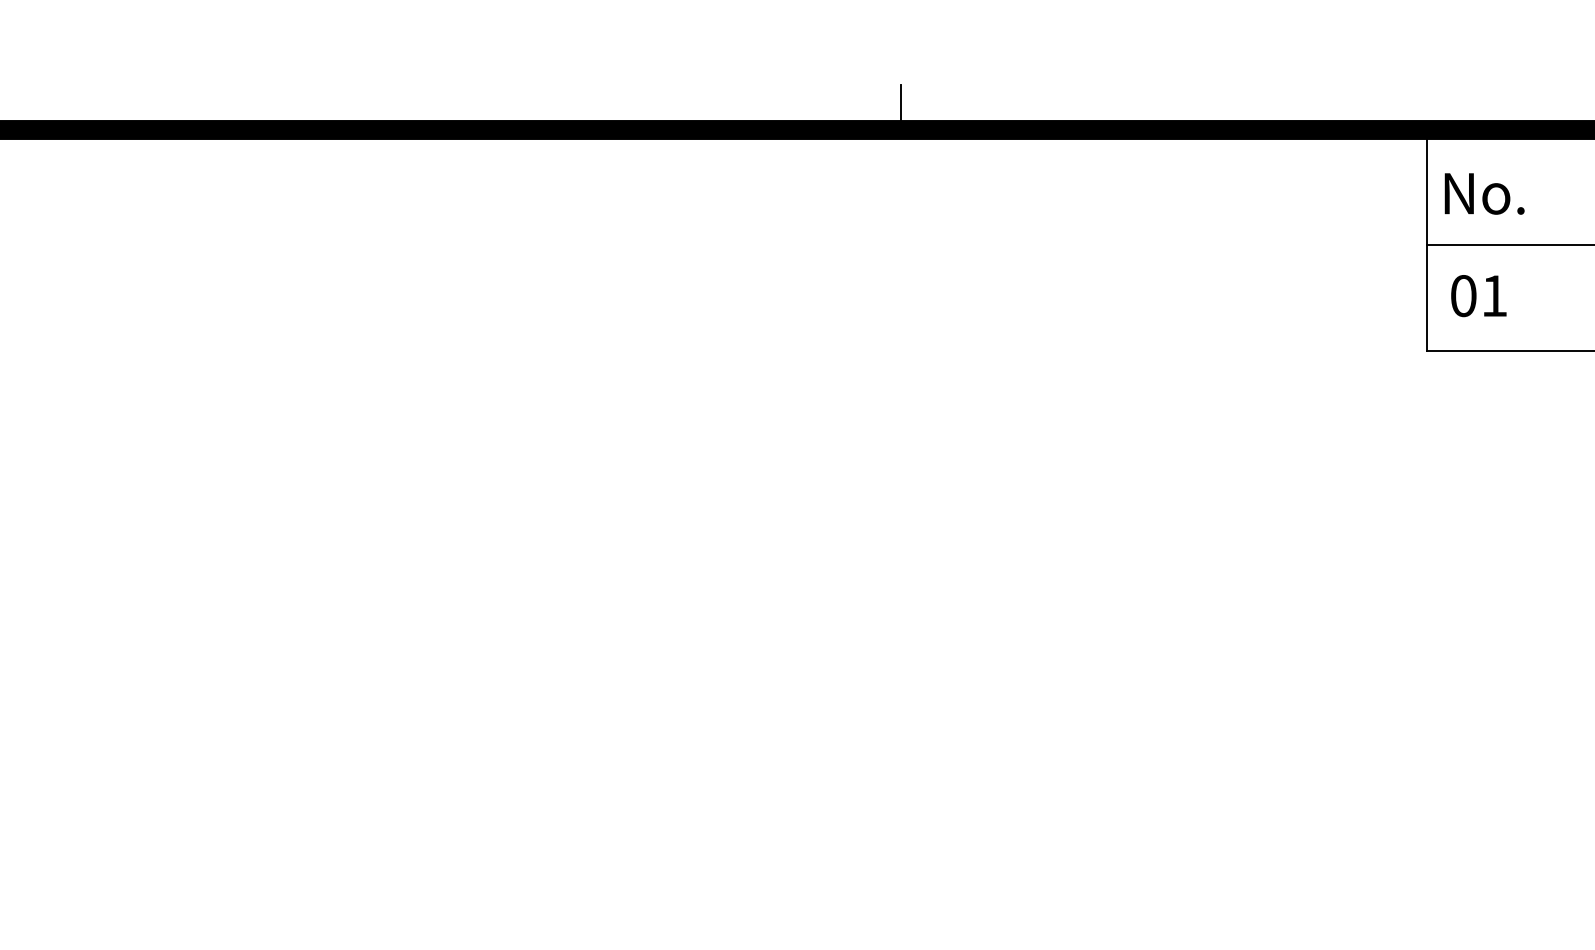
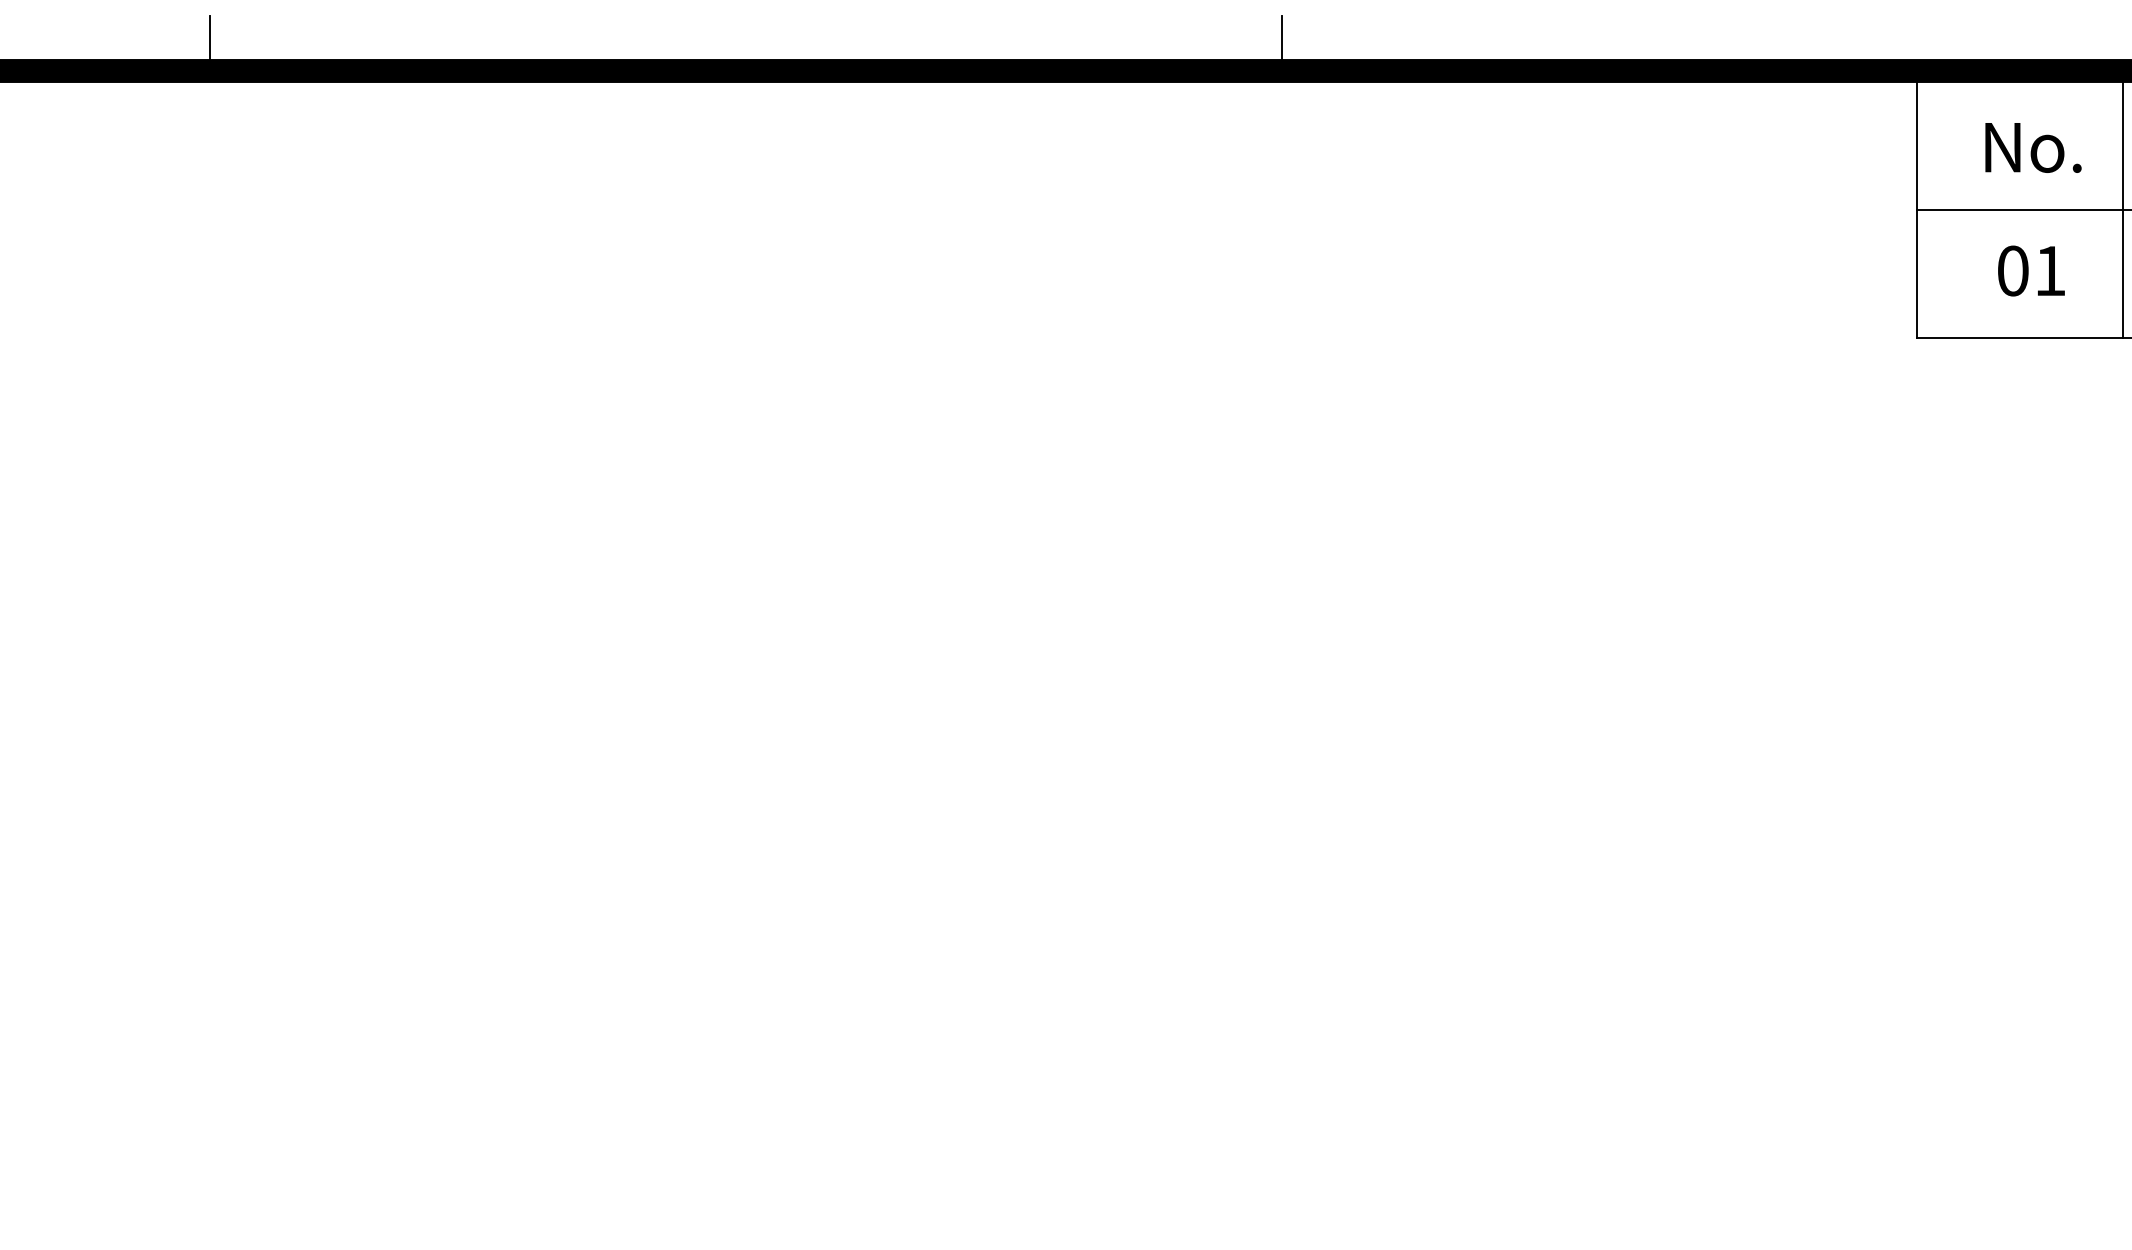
line: (11, 102) -> (209, 37), added
text: (1484, 193) -> (2033, 147), moved
text: (1478, 295) -> (2031, 270), moved

